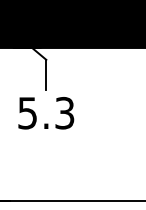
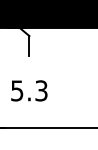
text: (46, 112) -> (29, 90), moved

